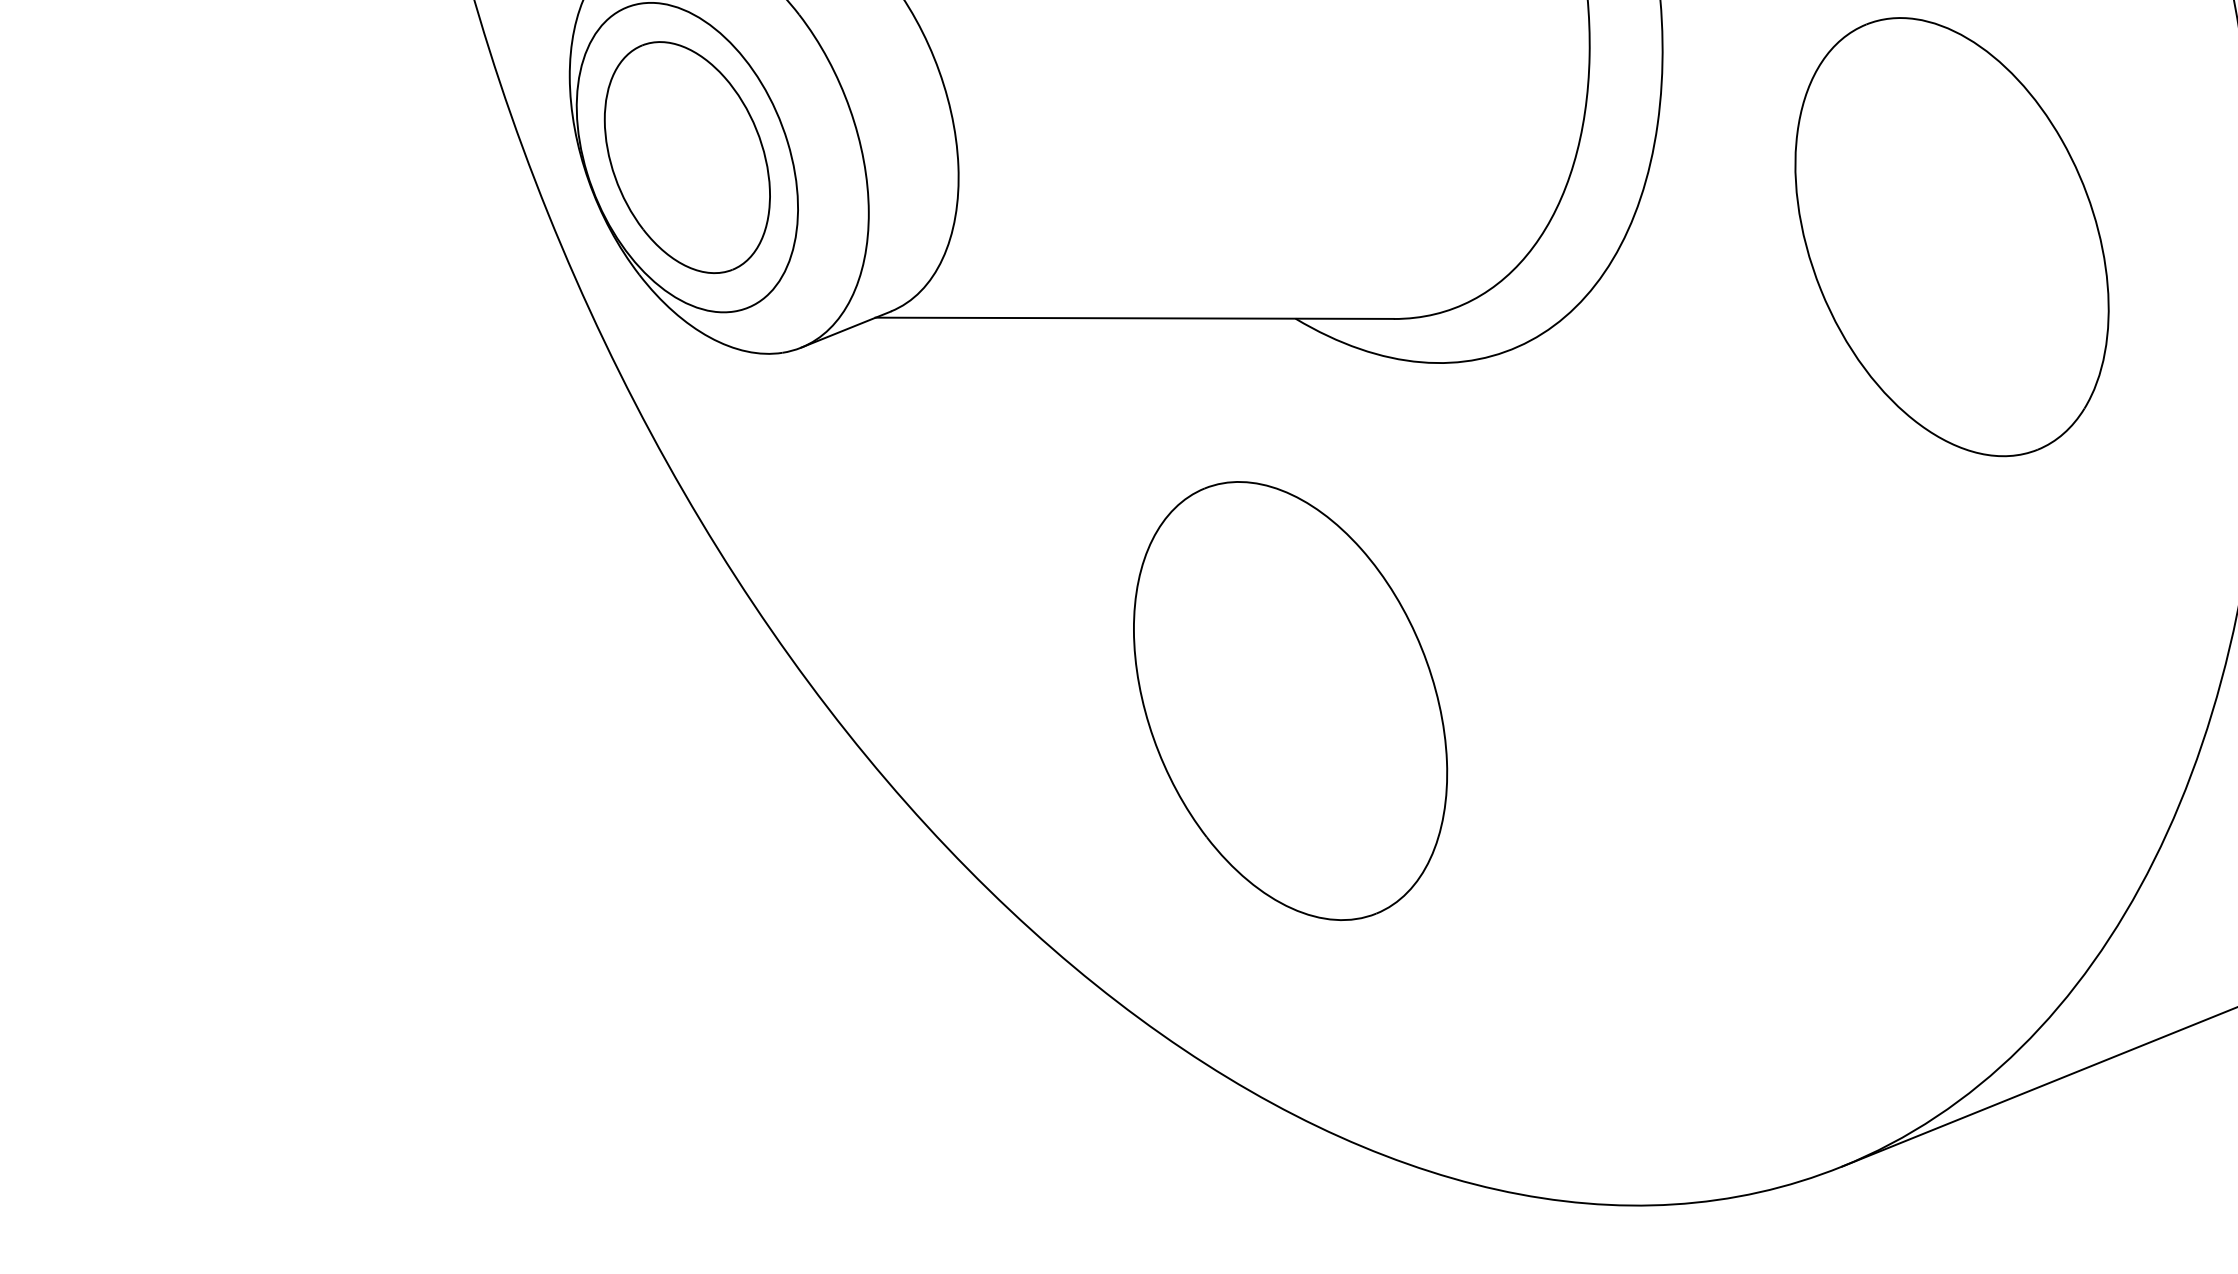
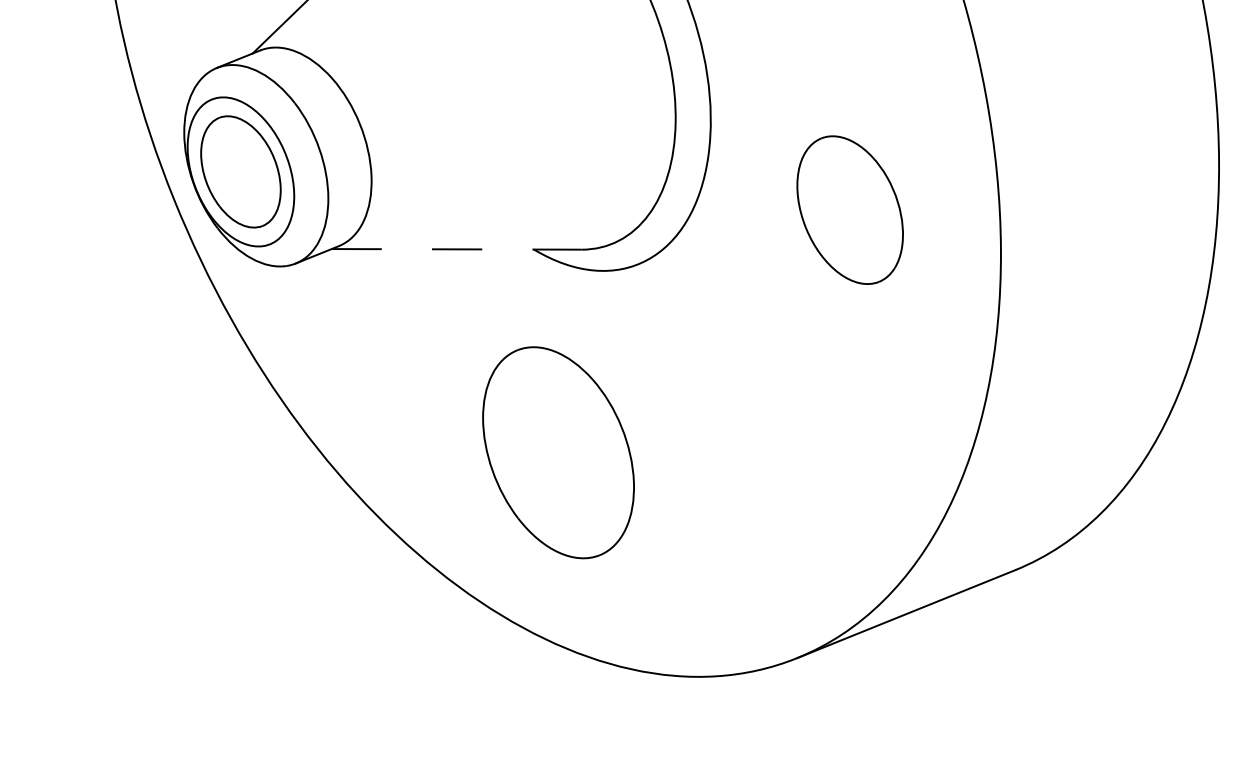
part: (1950, 235) -> (849, 209), size x0.7
line: (1134, 318) -> (456, 249), solid -> dashed
part: (1290, 700) -> (558, 452), moved

